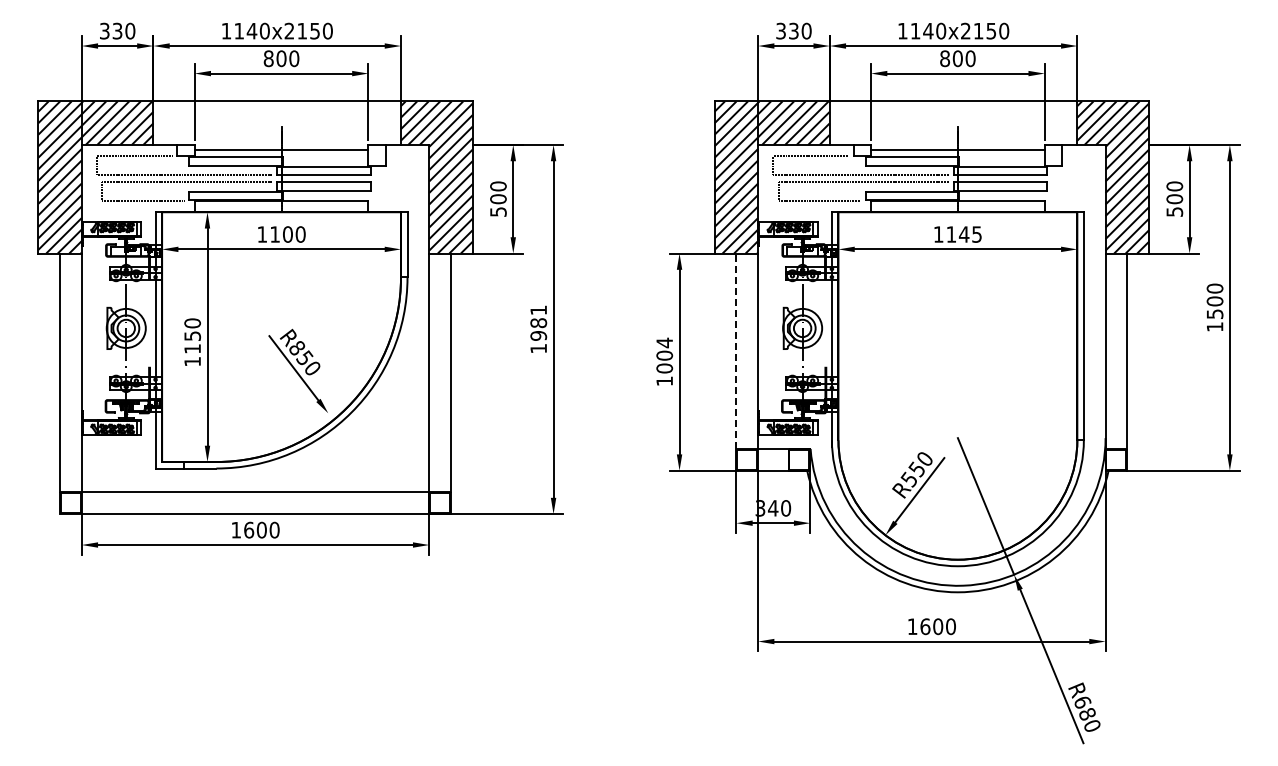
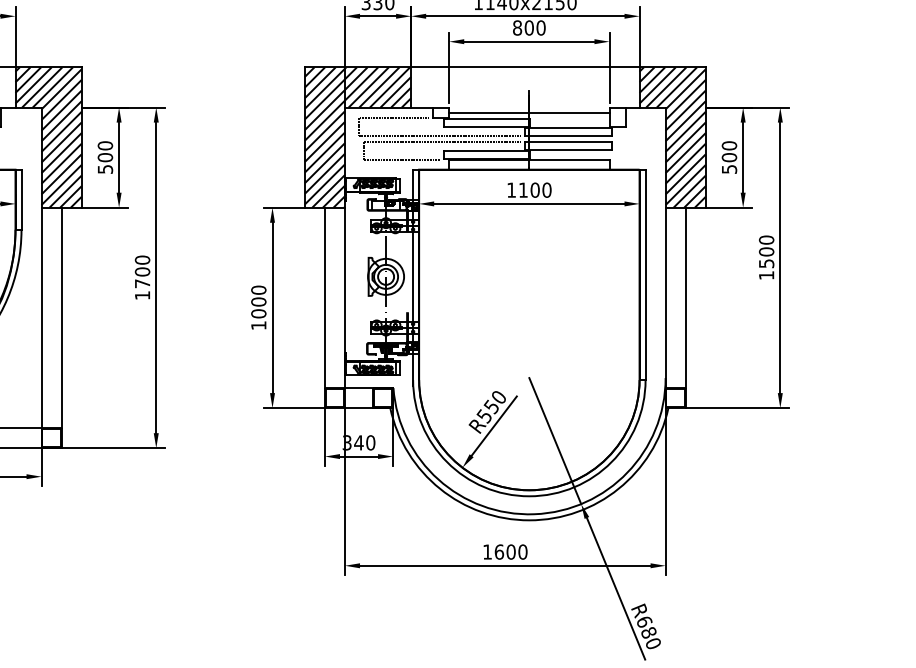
text: (970, 234) -> (540, 190), 1145 -> 1100
text: (538, 322) -> (142, 271), 1981 -> 1700
text: (664, 342) -> (258, 289), 1004 -> 1000
line: (736, 351) -> (325, 298), dashed -> solid

